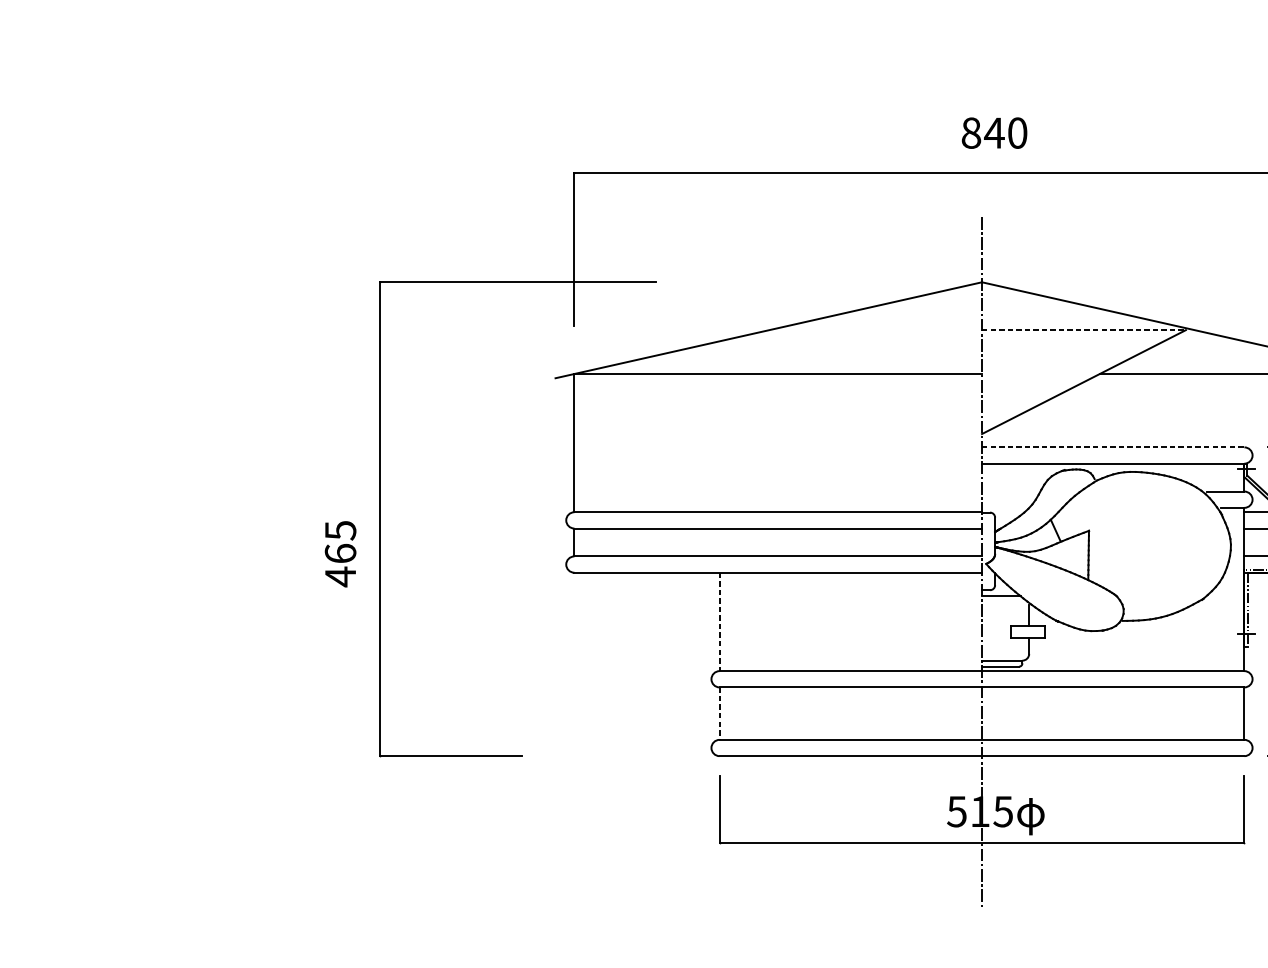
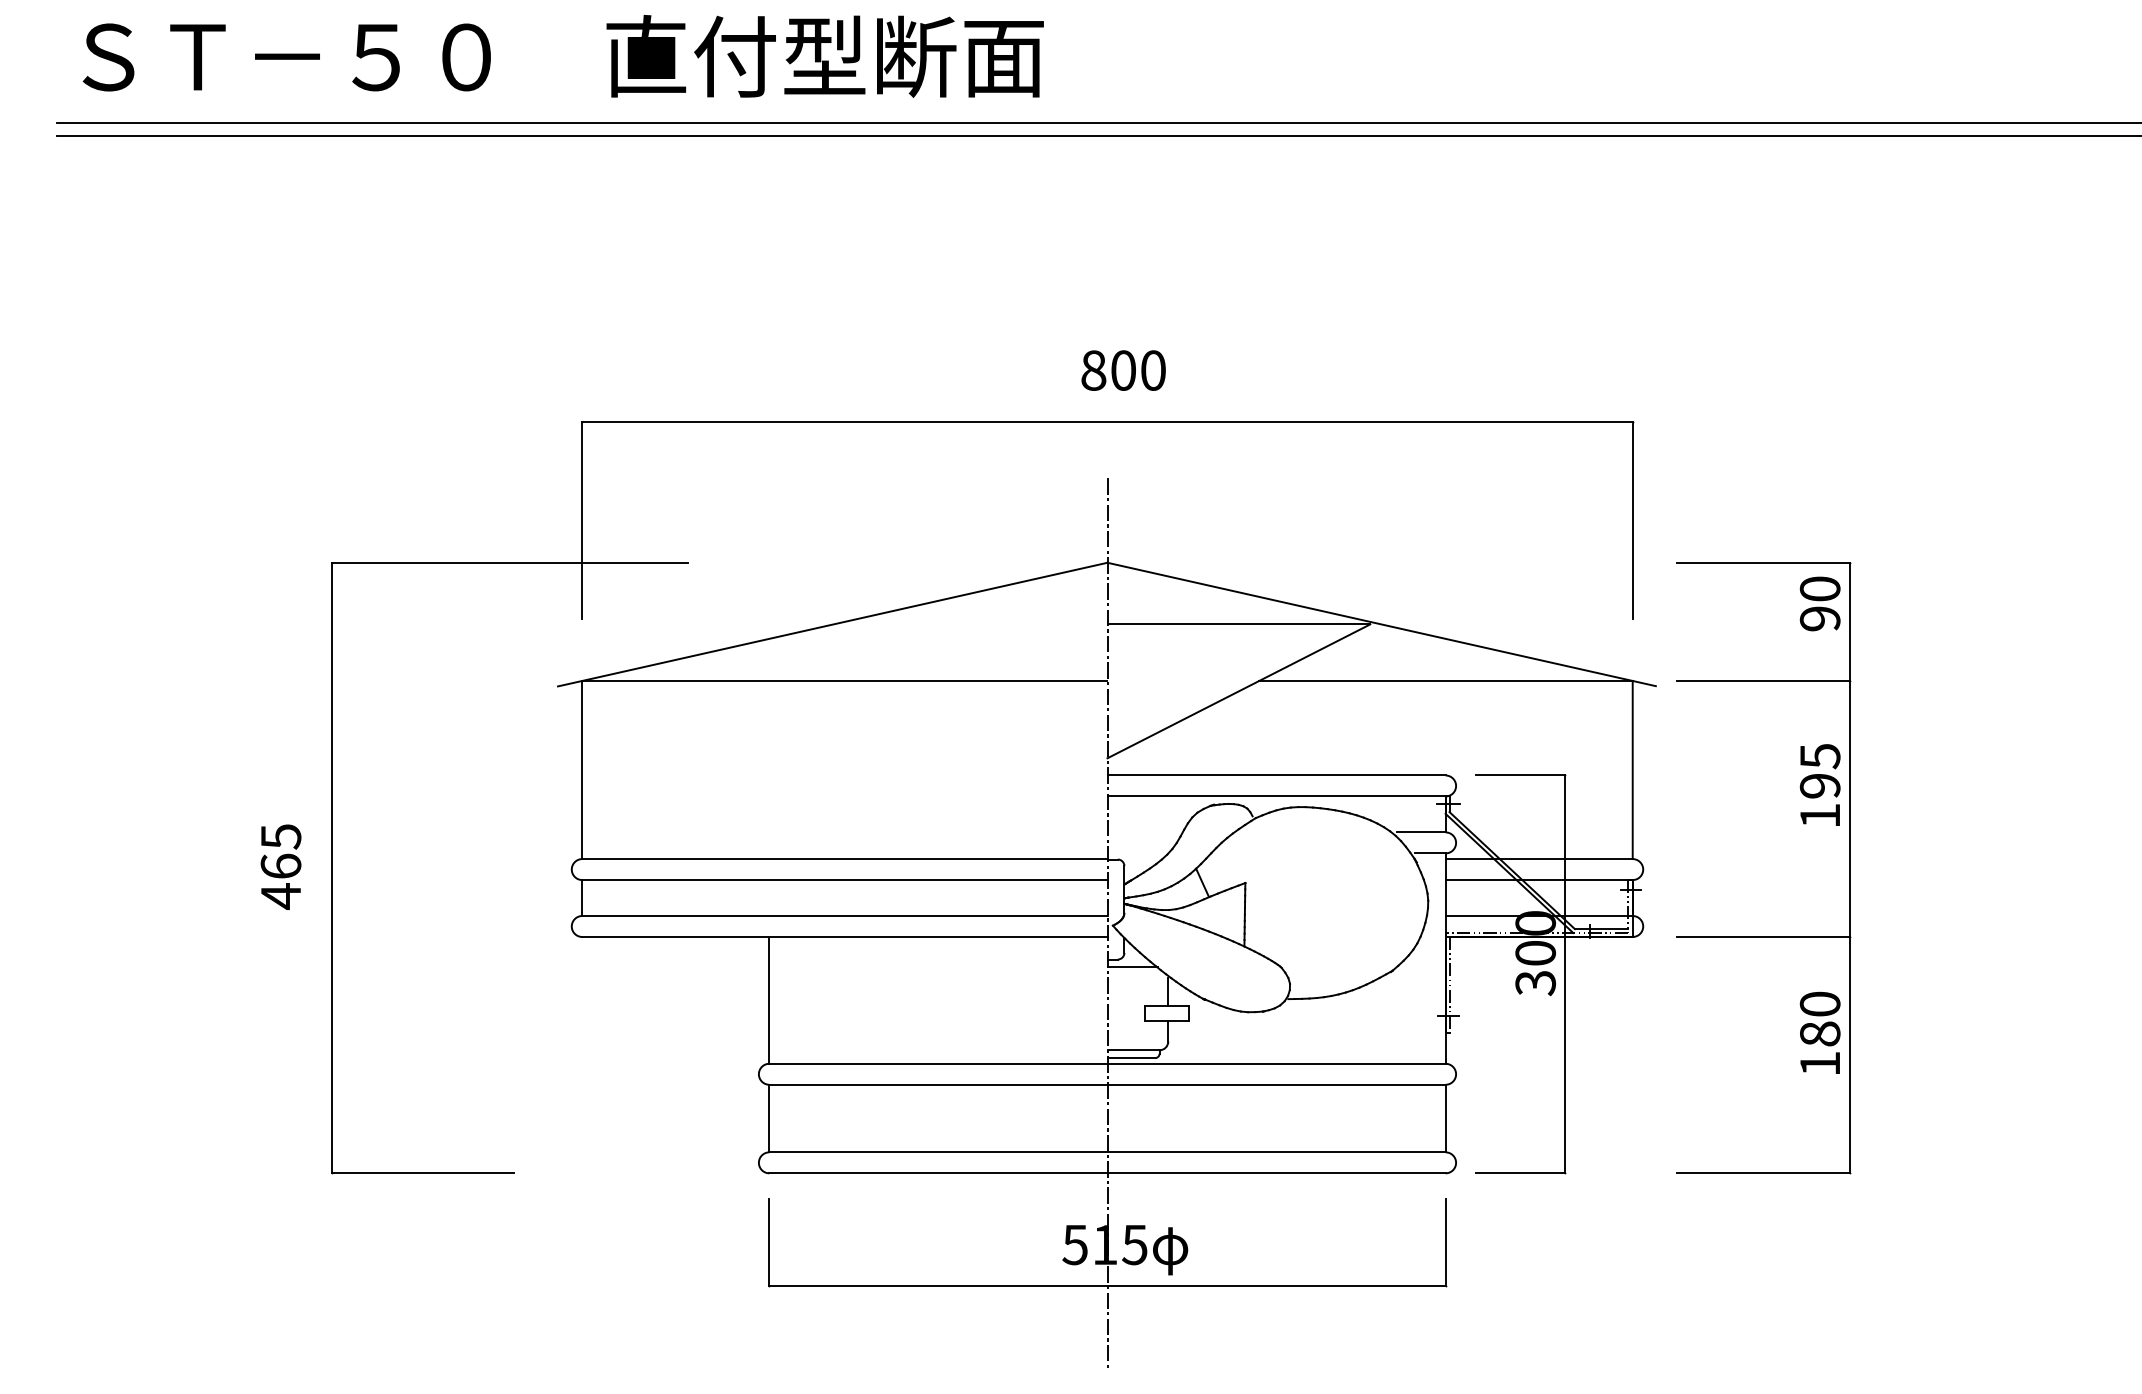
text: (994, 133) -> (1123, 370), 840 -> 800
line: (1084, 330) -> (1239, 624), dashed -> solid
line: (1113, 447) -> (1277, 775), dashed -> solid
text: (340, 553) -> (280, 866), moved
line: (719, 622) -> (769, 1000), dashed -> solid
line: (719, 713) -> (769, 1118), dashed -> solid

